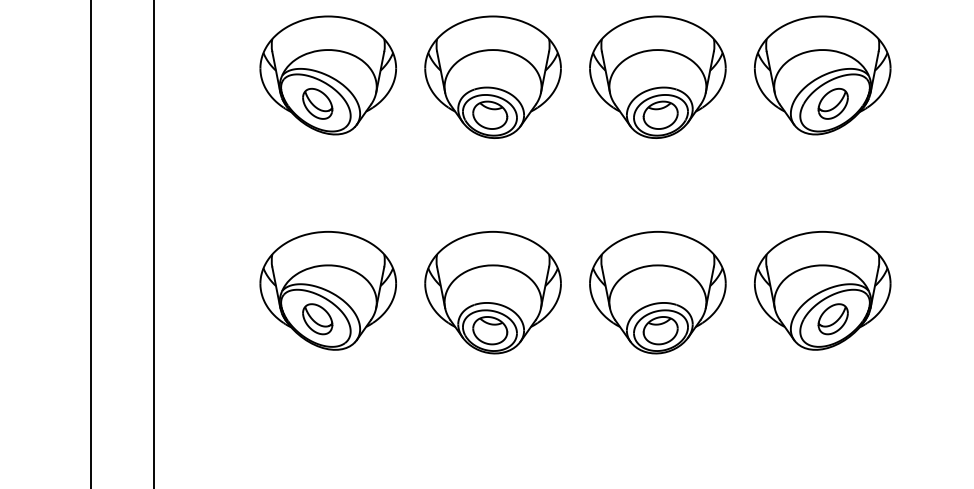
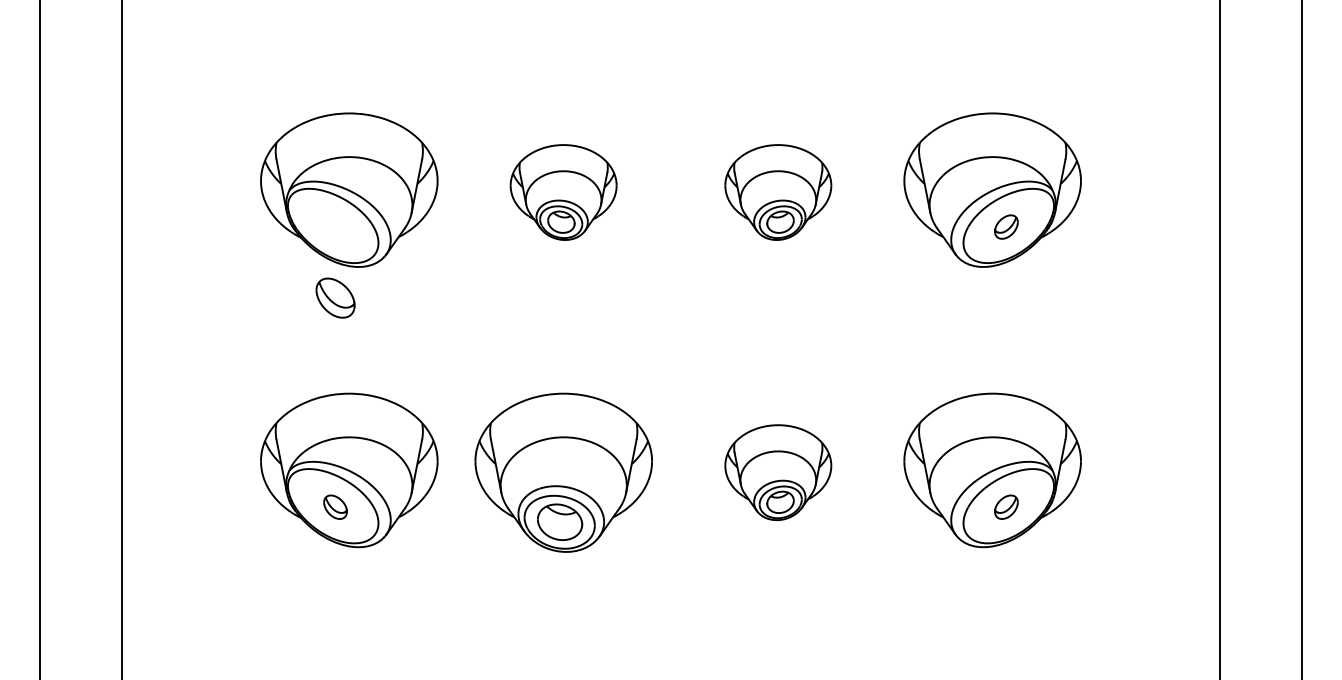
part: (492, 77) -> (563, 192), size x0.6
part: (658, 77) -> (778, 192), size x0.6
part: (317, 103) -> (335, 297), moved
part: (833, 103) -> (1006, 226), size x0.6
part: (658, 292) -> (778, 472), size x0.6
part: (317, 318) -> (335, 506), size x0.6
part: (833, 318) -> (1006, 506), size x0.6

